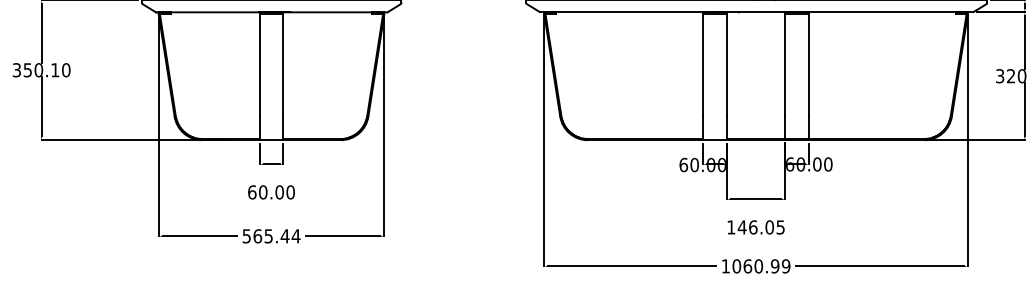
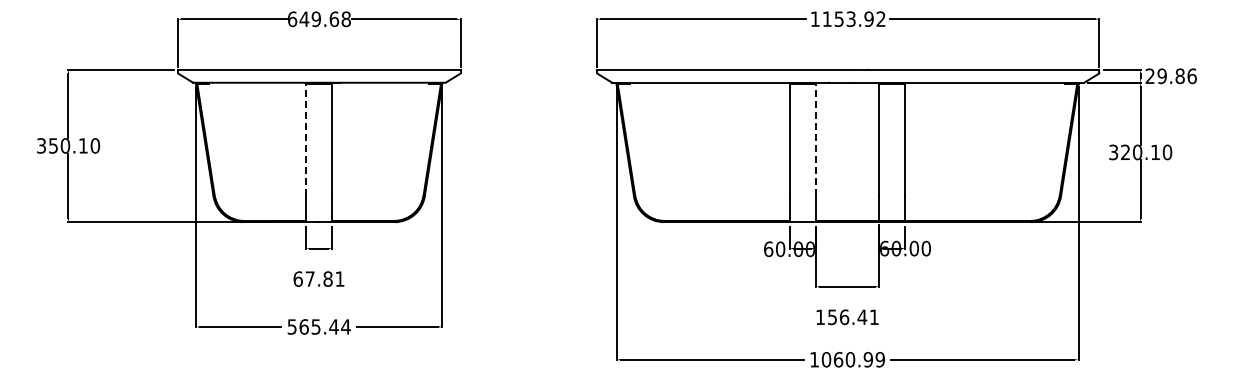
line: (259, 65) -> (306, 140), solid -> dashed
line: (726, 65) -> (815, 140), solid -> dashed
text: (276, 191) -> (324, 278), 60.00 -> 67.81
text: (760, 227) -> (852, 317), 146.05 -> 156.41

